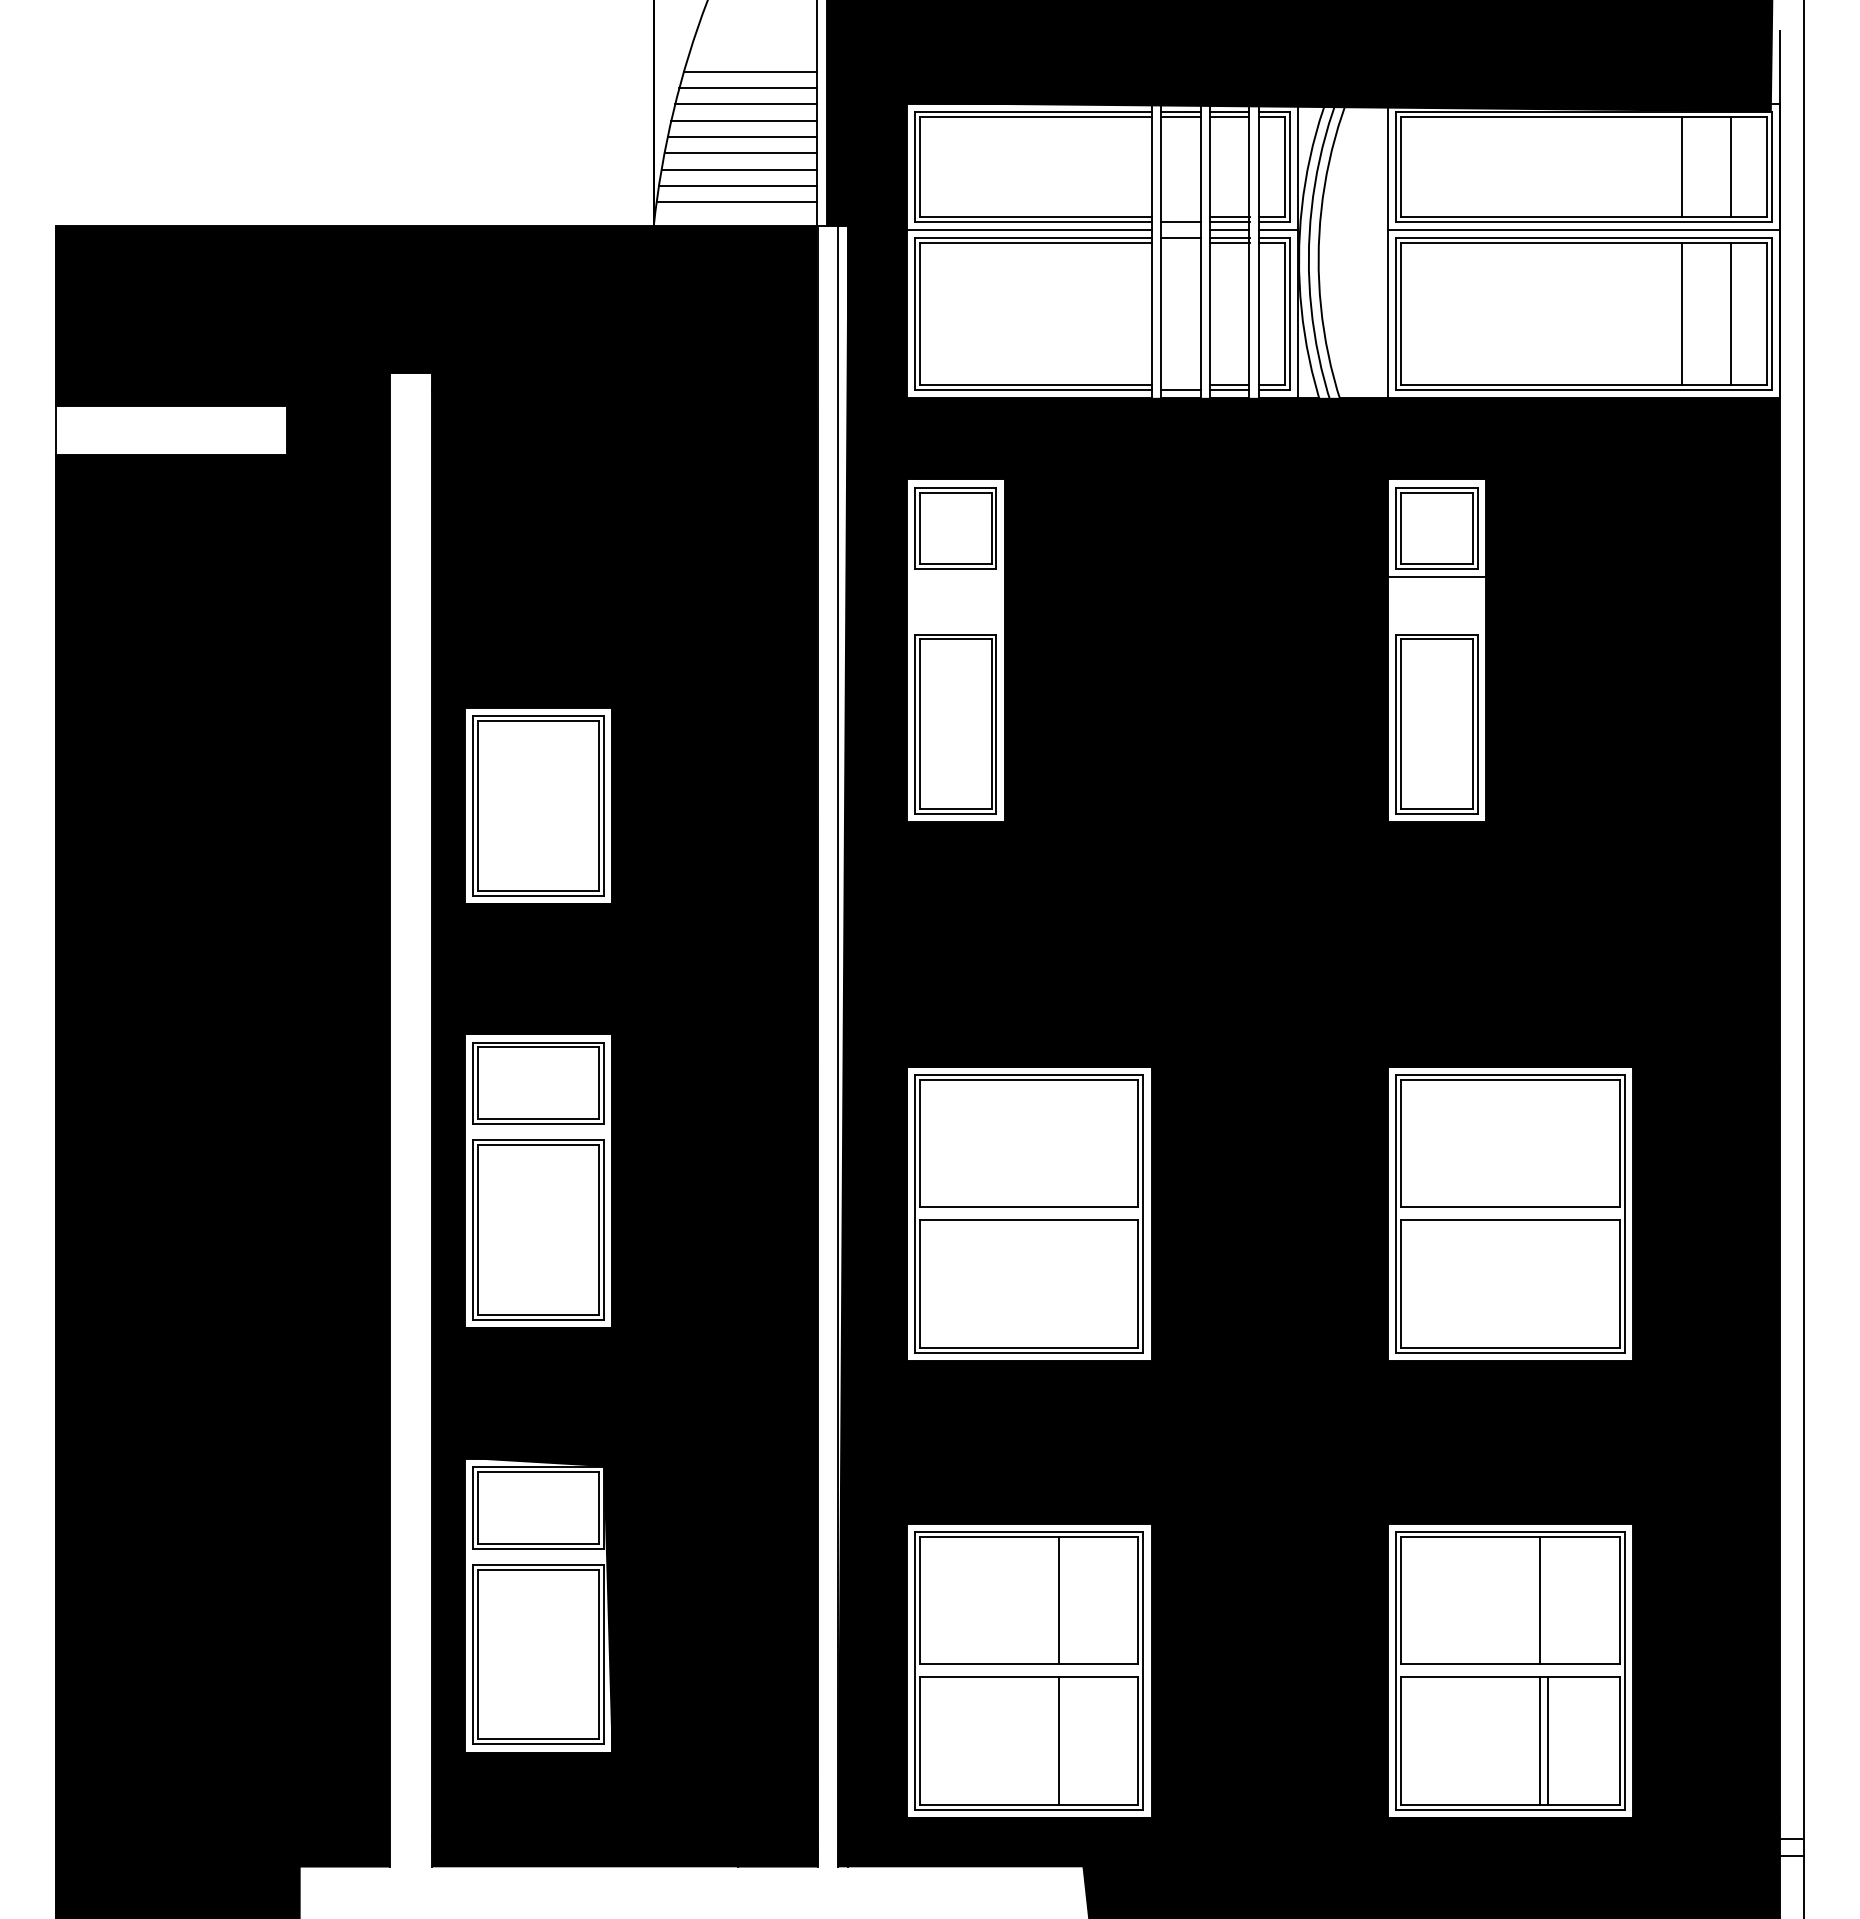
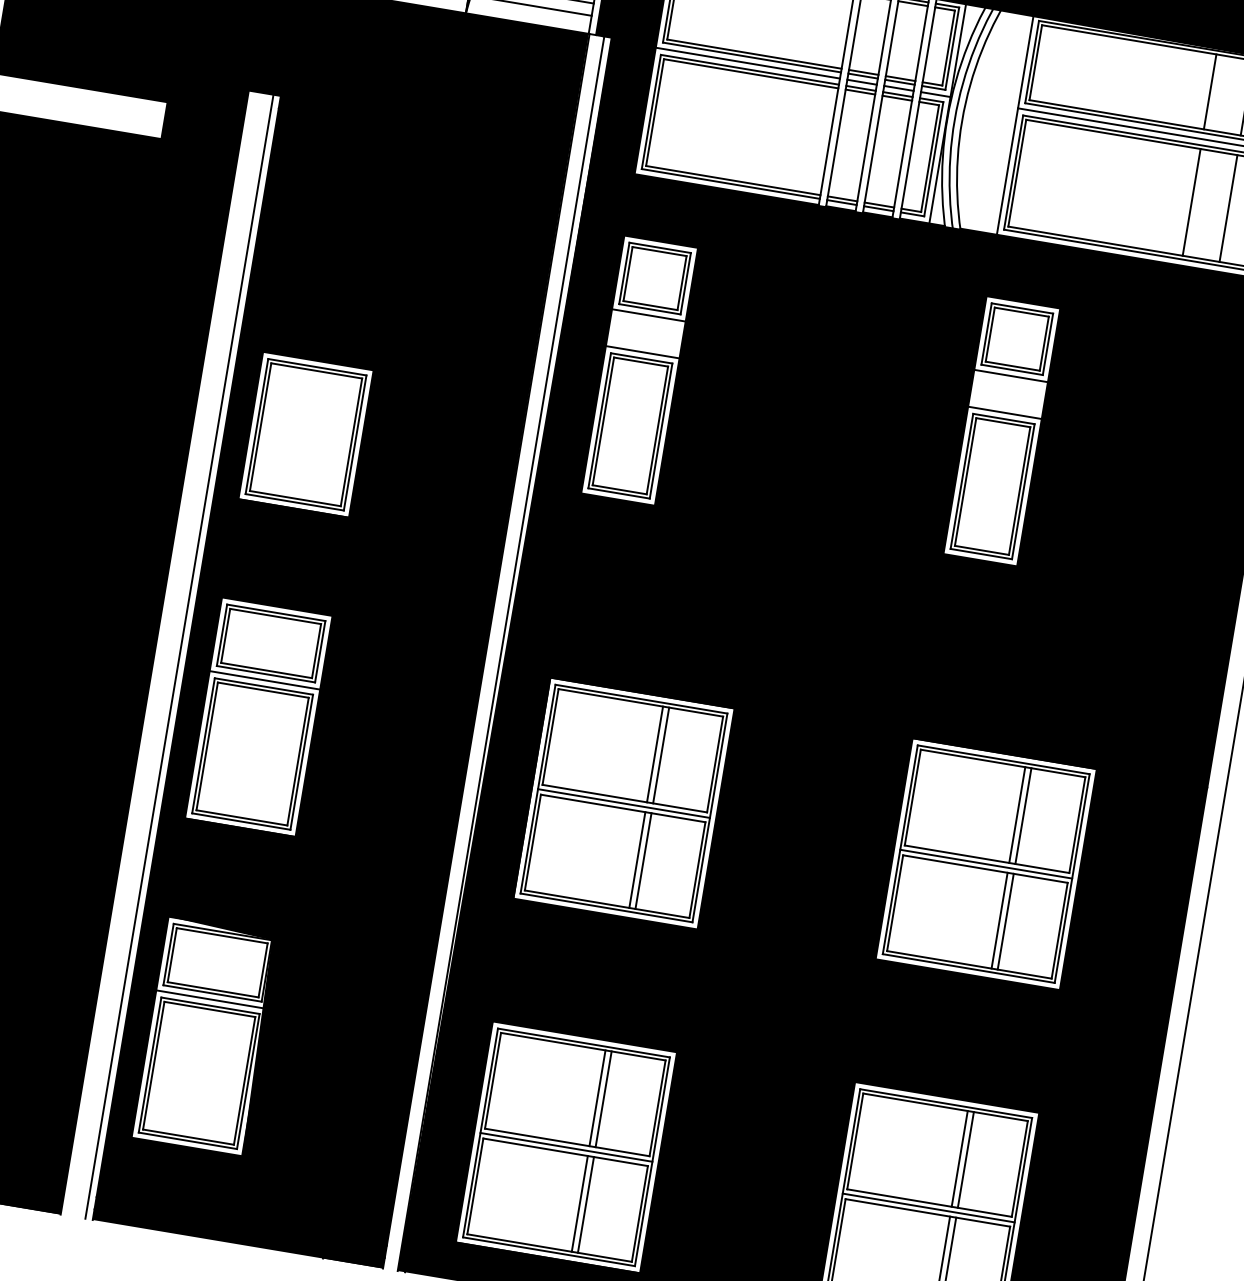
line: (1633, 166) -> (1210, 91), added
line: (1180, 216) -> (863, 72), added
line: (1180, 229) -> (861, 81), added
line: (1180, 242) -> (860, 91), added
line: (1633, 313) -> (1192, 202), added
line: (1180, 384) -> (842, 198), added
line: (955, 577) -> (648, 315), added
line: (955, 626) -> (642, 352), added
line: (1437, 626) -> (1005, 413), added
line: (422, 1120) -> (179, 656), added
line: (537, 1132) -> (264, 680), added
line: (1058, 1143) -> (654, 754), added
line: (1066, 1143) -> (660, 755), added
line: (1540, 1143) -> (1017, 814), added
line: (1548, 1143) -> (1023, 815), added
line: (1028, 1213) -> (623, 803), added
line: (1510, 1213) -> (986, 863), added
line: (1058, 1283) -> (637, 859), added
line: (1066, 1283) -> (643, 860), added
line: (1540, 1283) -> (999, 920), added
line: (1548, 1283) -> (1005, 921), added
line: (537, 1556) -> (211, 999), added
line: (1066, 1600) -> (603, 1099), added
line: (1548, 1600) -> (966, 1159), added
line: (1028, 1670) -> (566, 1146), added
line: (1510, 1670) -> (928, 1207), added
line: (1066, 1740) -> (585, 1204), added

